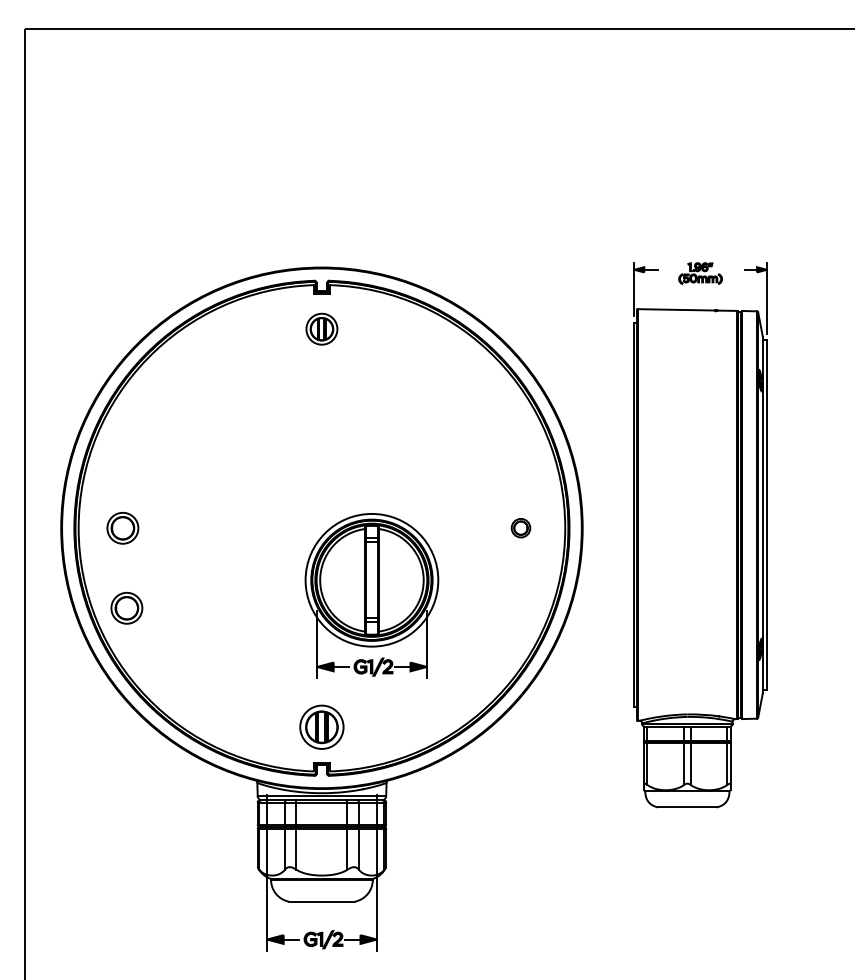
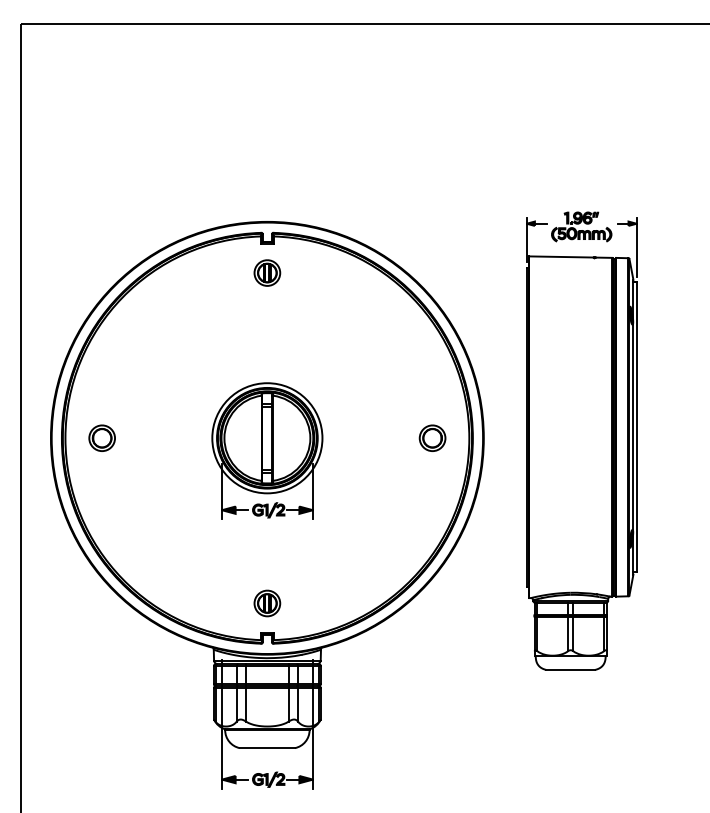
part: (700, 273) -> (581, 226), size x1.67
part: (520, 527) -> (432, 437), size x1.67
part: (371, 595) -> (267, 450), moved
part: (126, 607) -> (105, 504), removed
part: (321, 727) -> (267, 603), size x0.71

